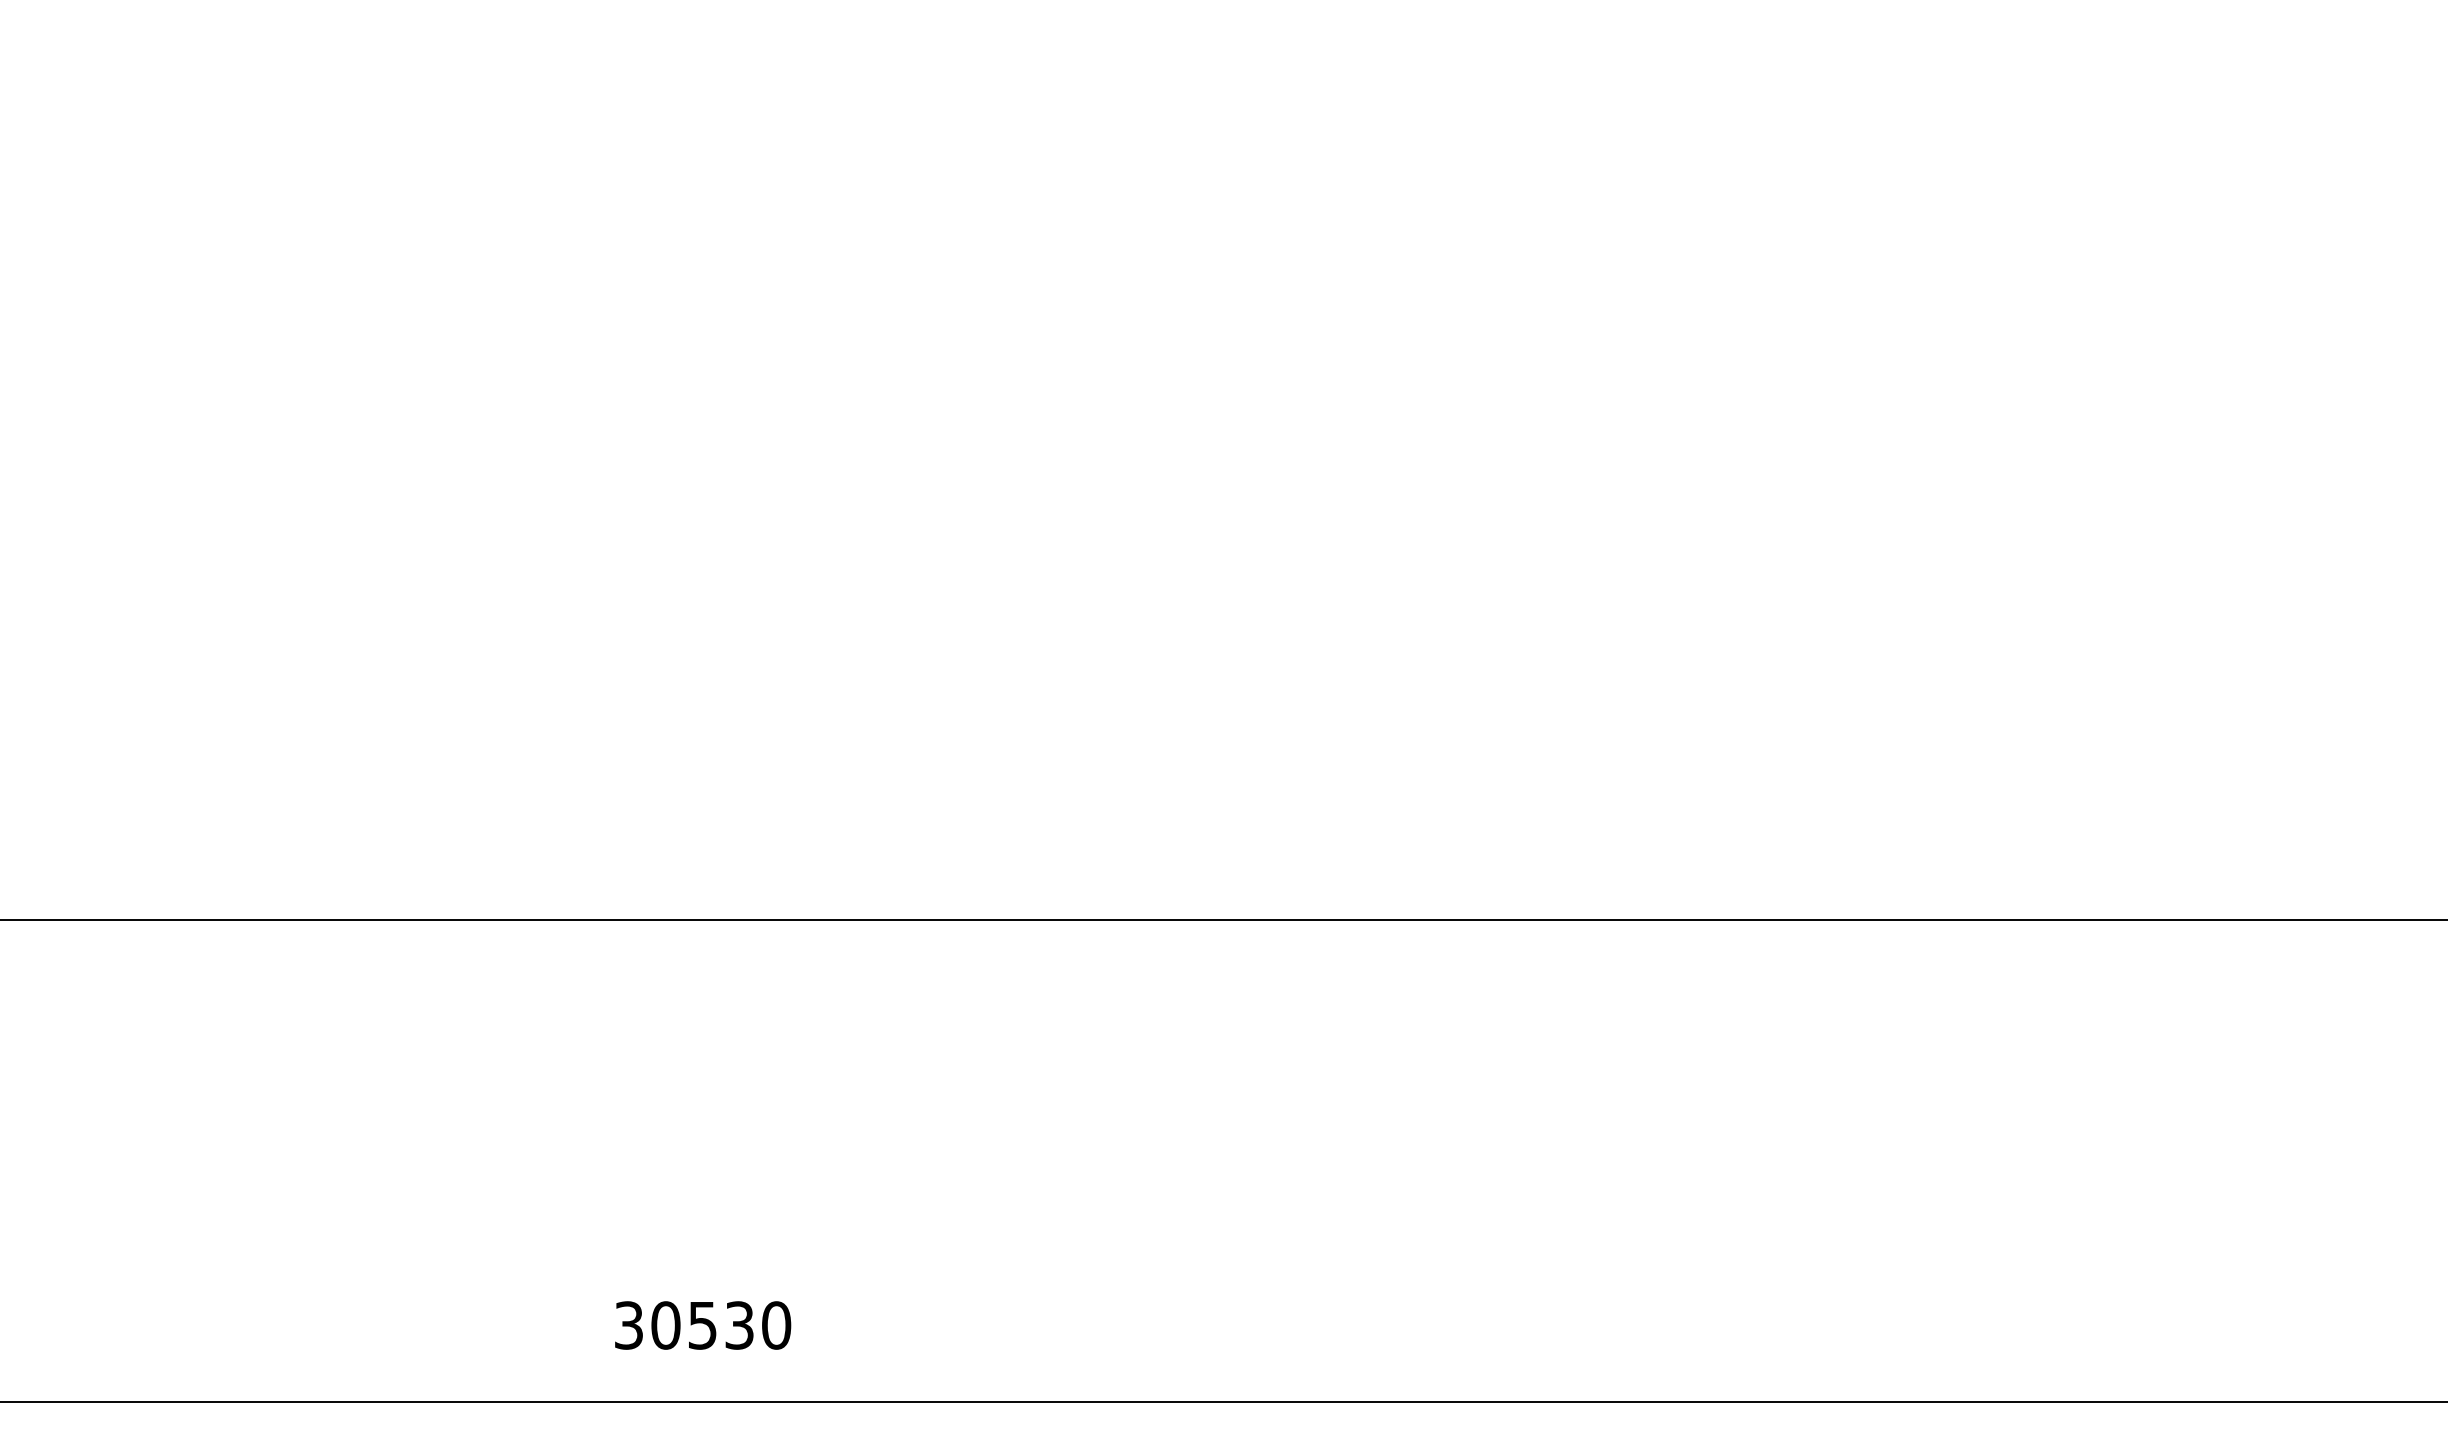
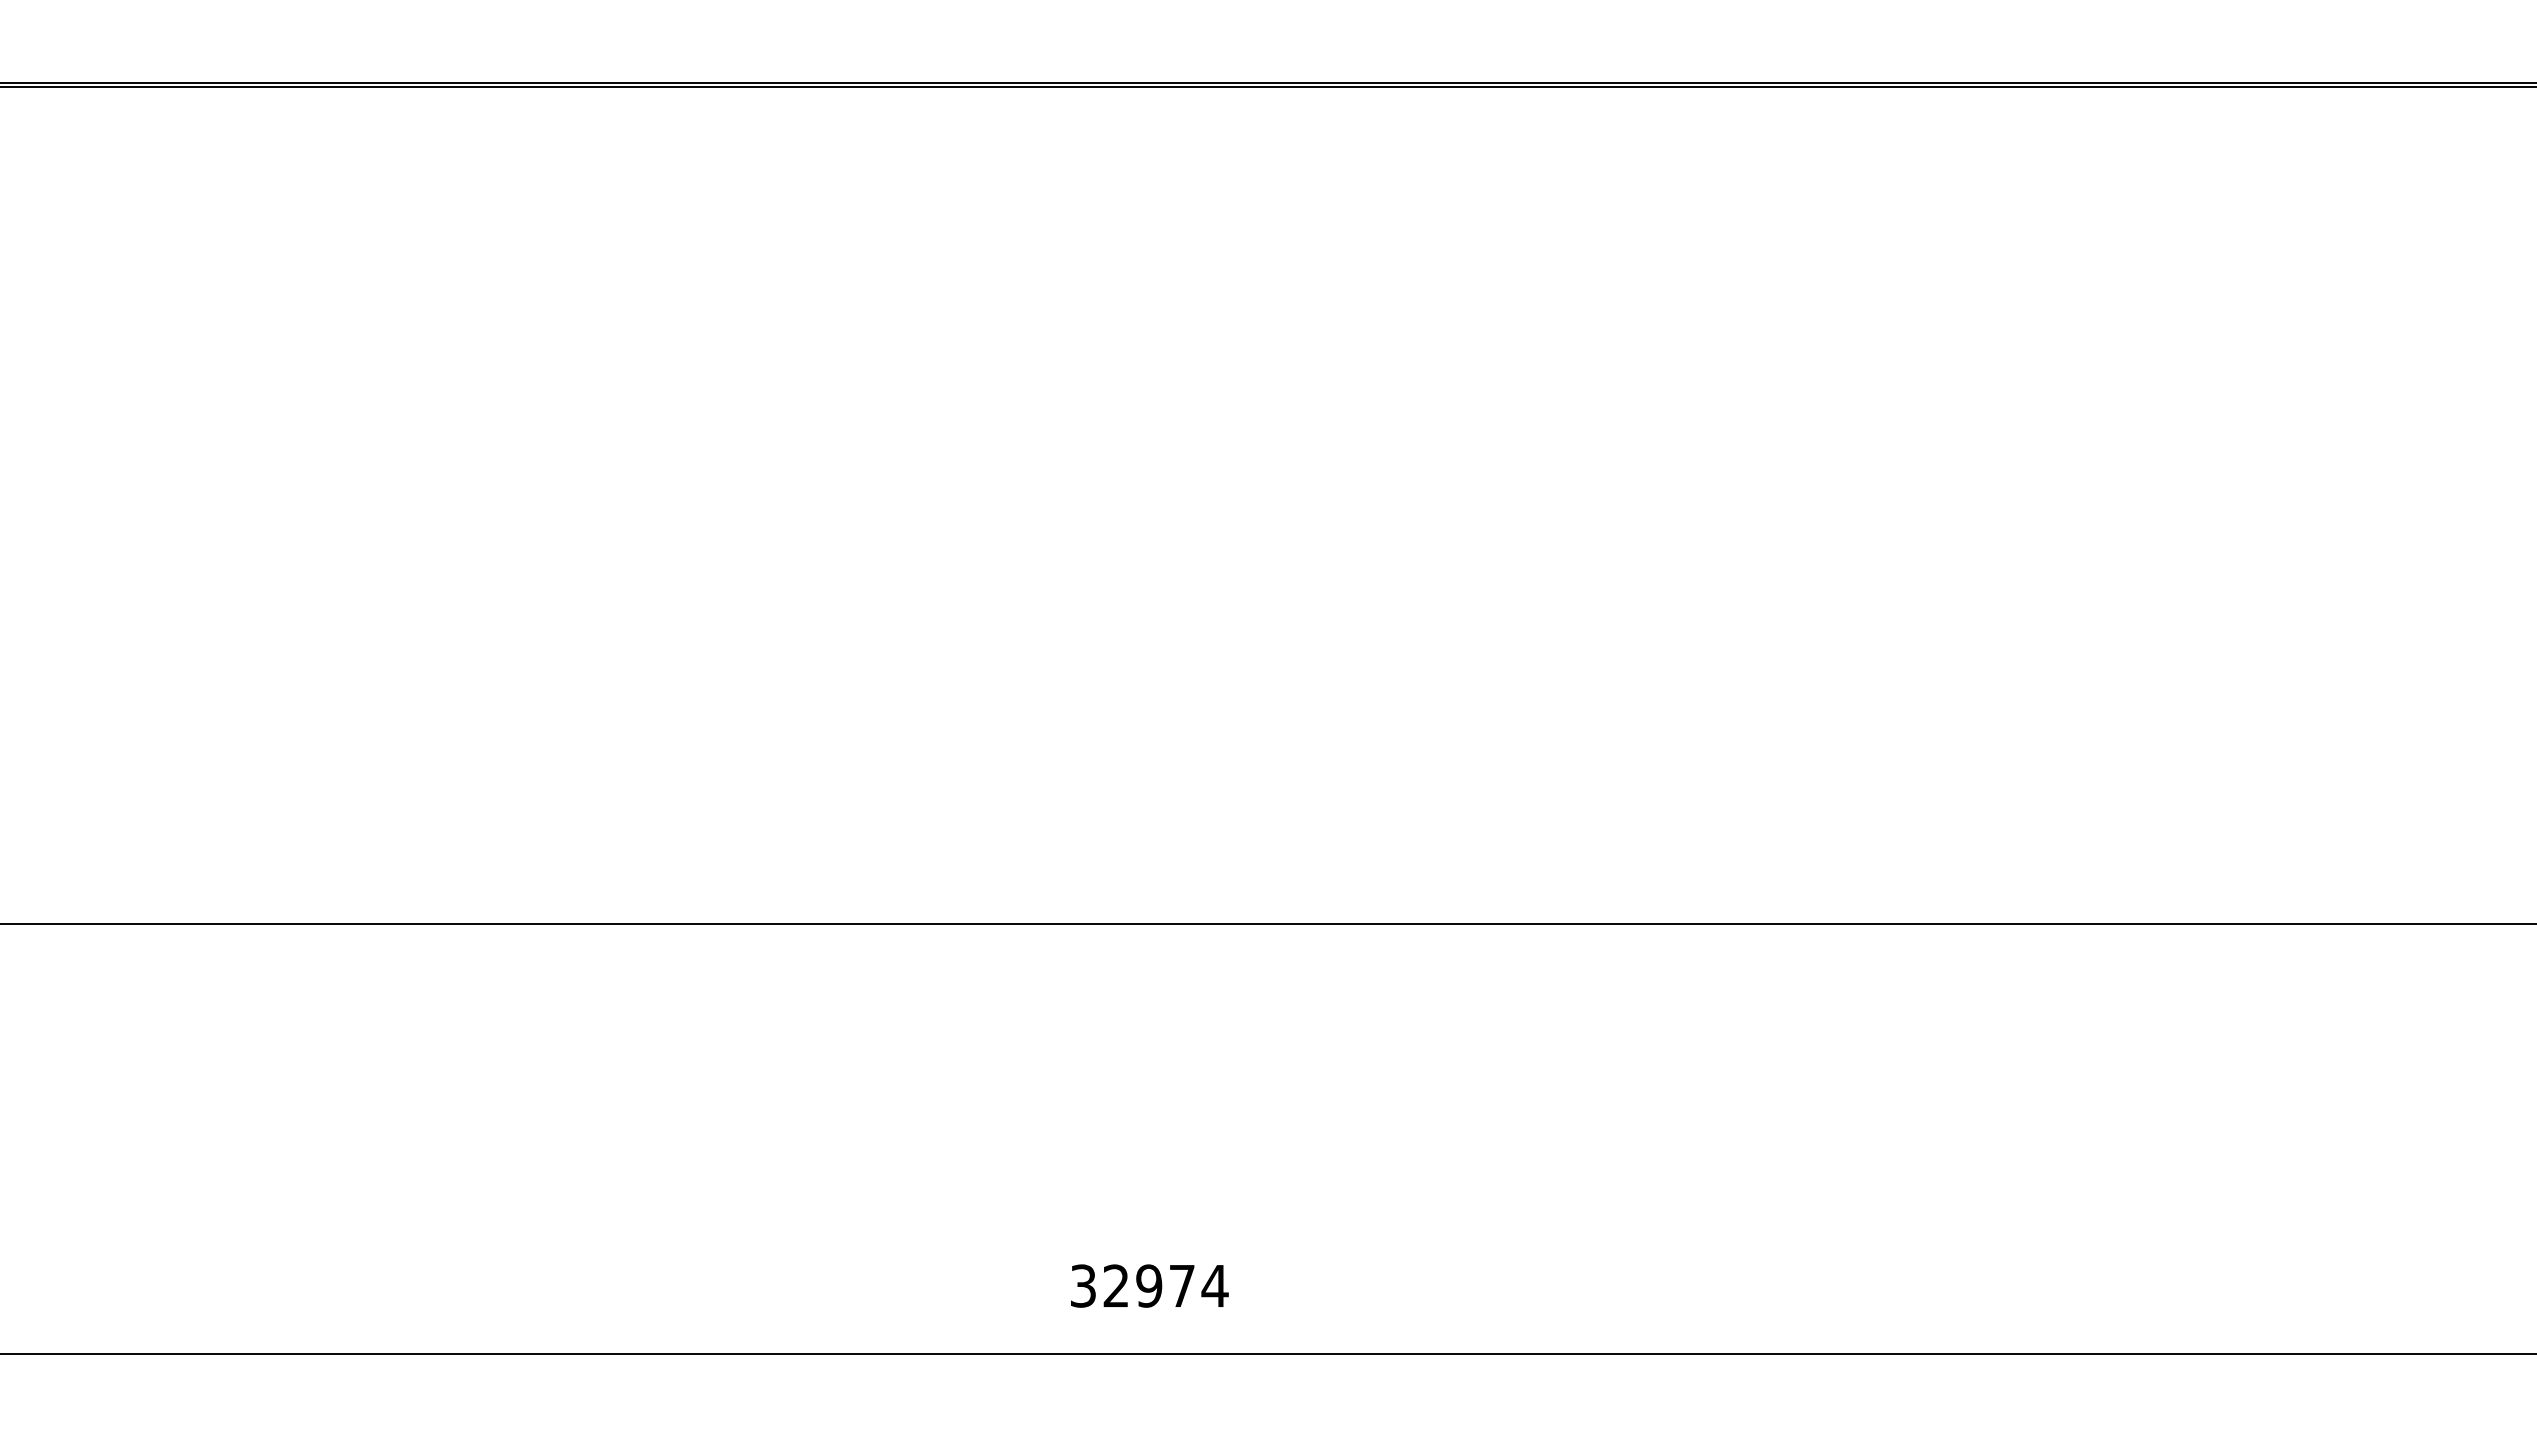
text: (720, 1324) -> (1165, 1285), 30530 -> 32974

